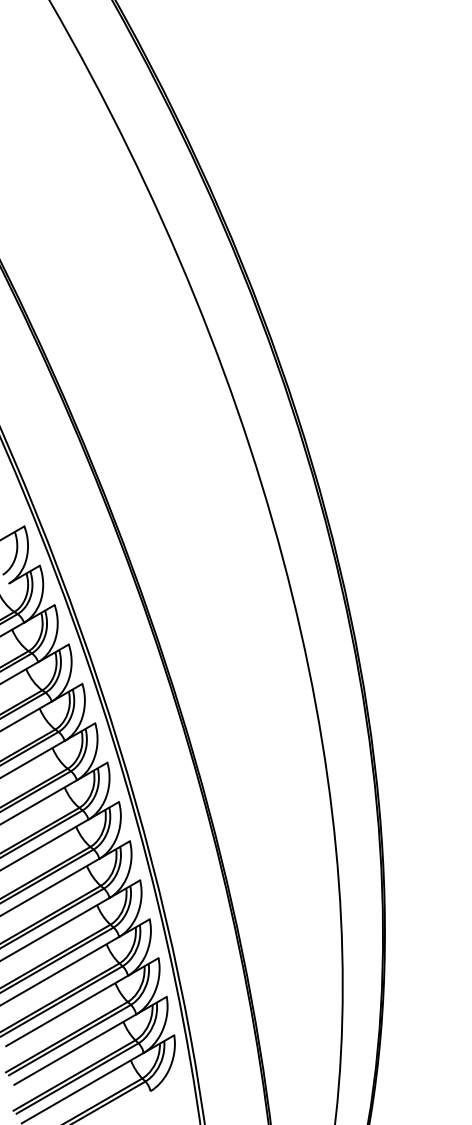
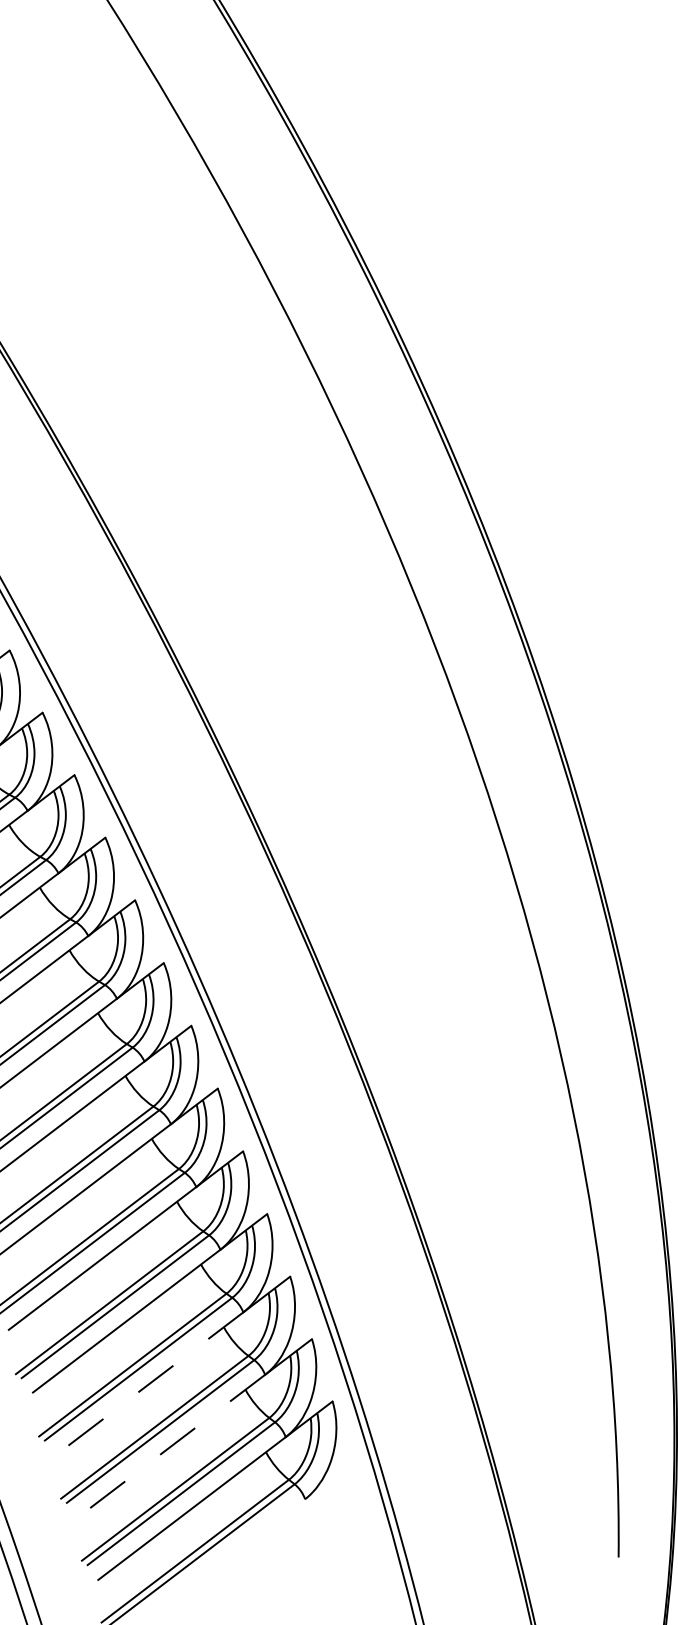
line: (66, 1011) -> (148, 1384), solid -> dashed
line: (74, 1049) -> (170, 1446), solid -> dashed

